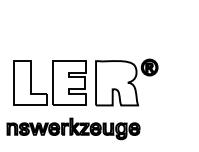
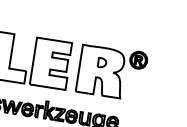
part: (115, 75) -> (101, 63), added

